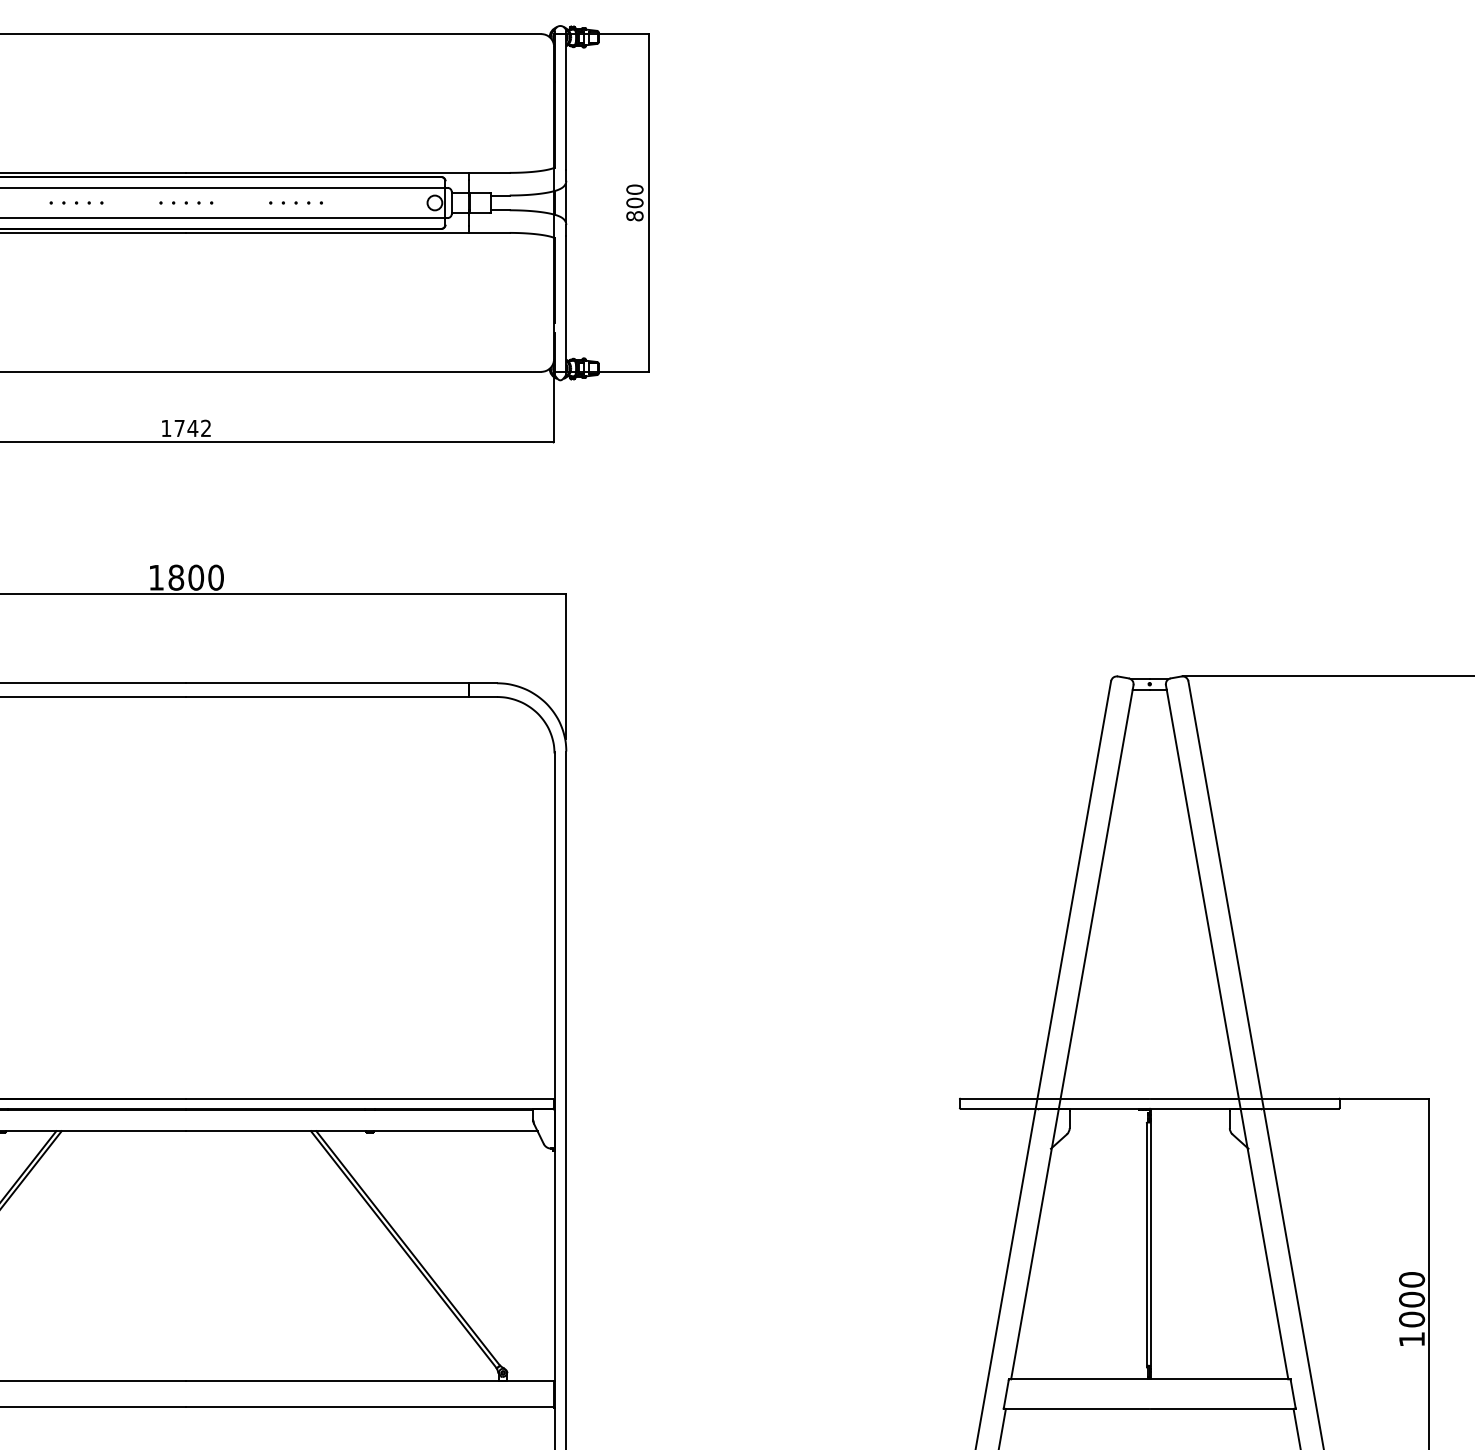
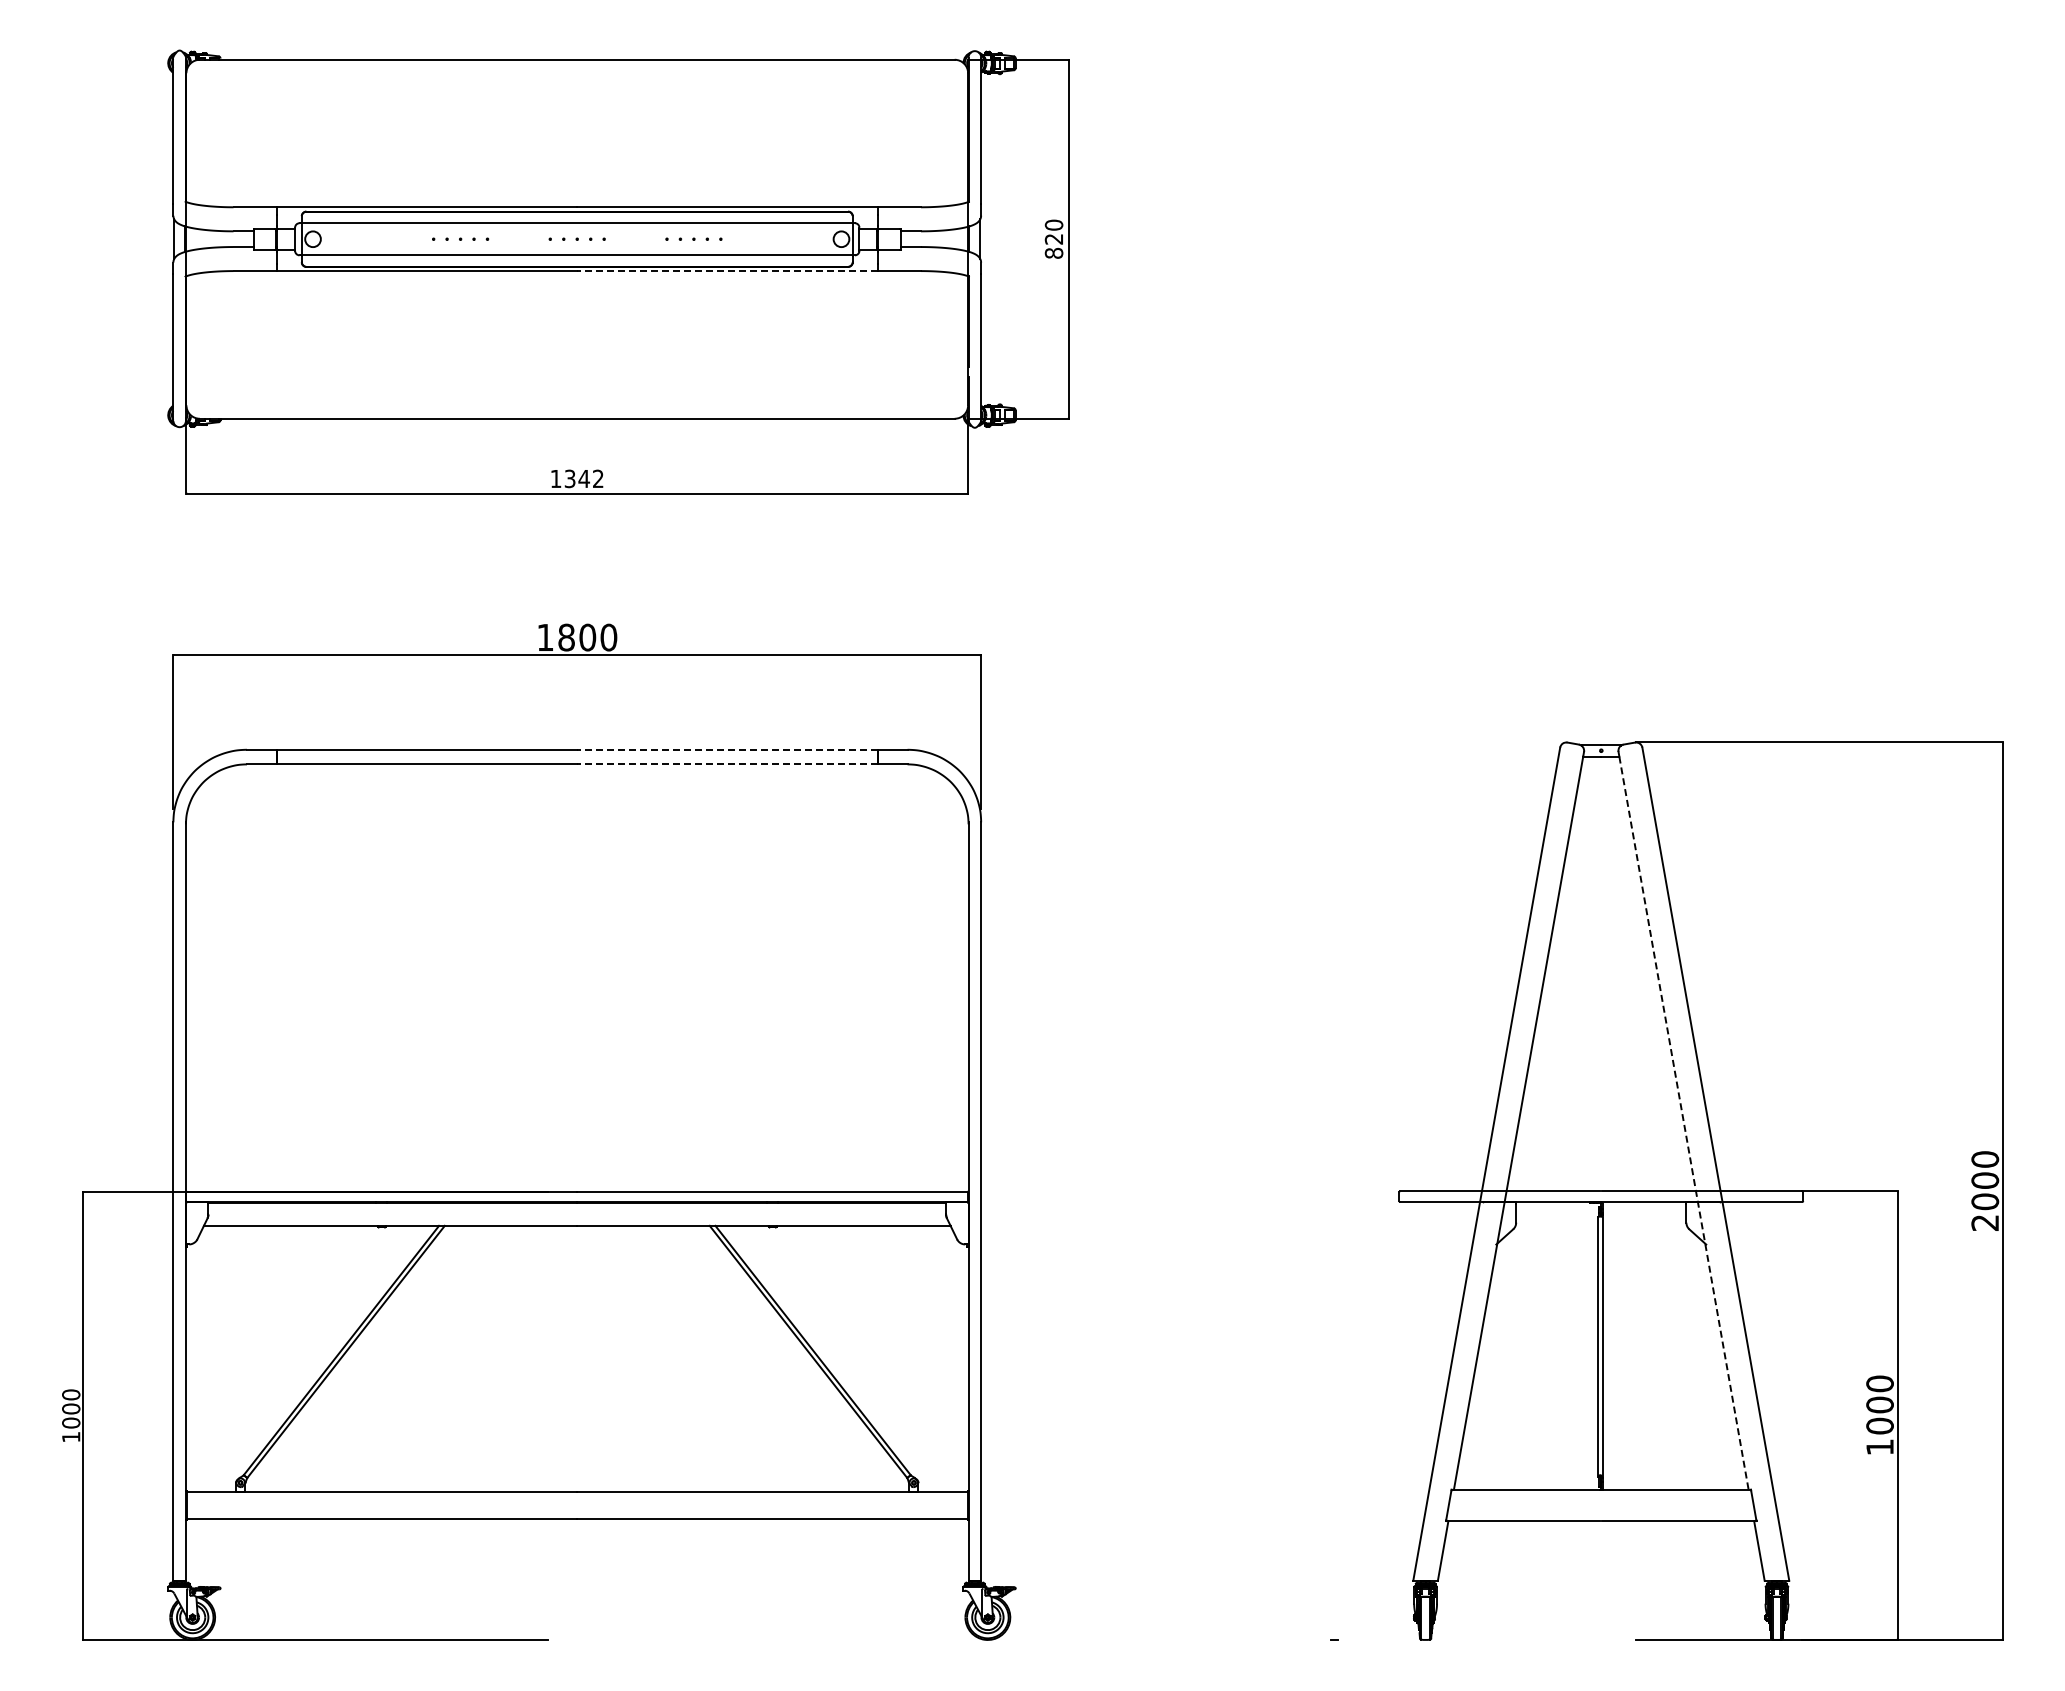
text: (634, 202) -> (1053, 238), 800 -> 820
line: (327, 233) -> (727, 271), solid -> dashed
text: (179, 428) -> (569, 478), 1742 -> 1342
line: (327, 683) -> (727, 749), solid -> dashed
line: (327, 697) -> (727, 764), solid -> dashed
line: (1228, 1034) -> (1684, 1123), solid -> dashed

